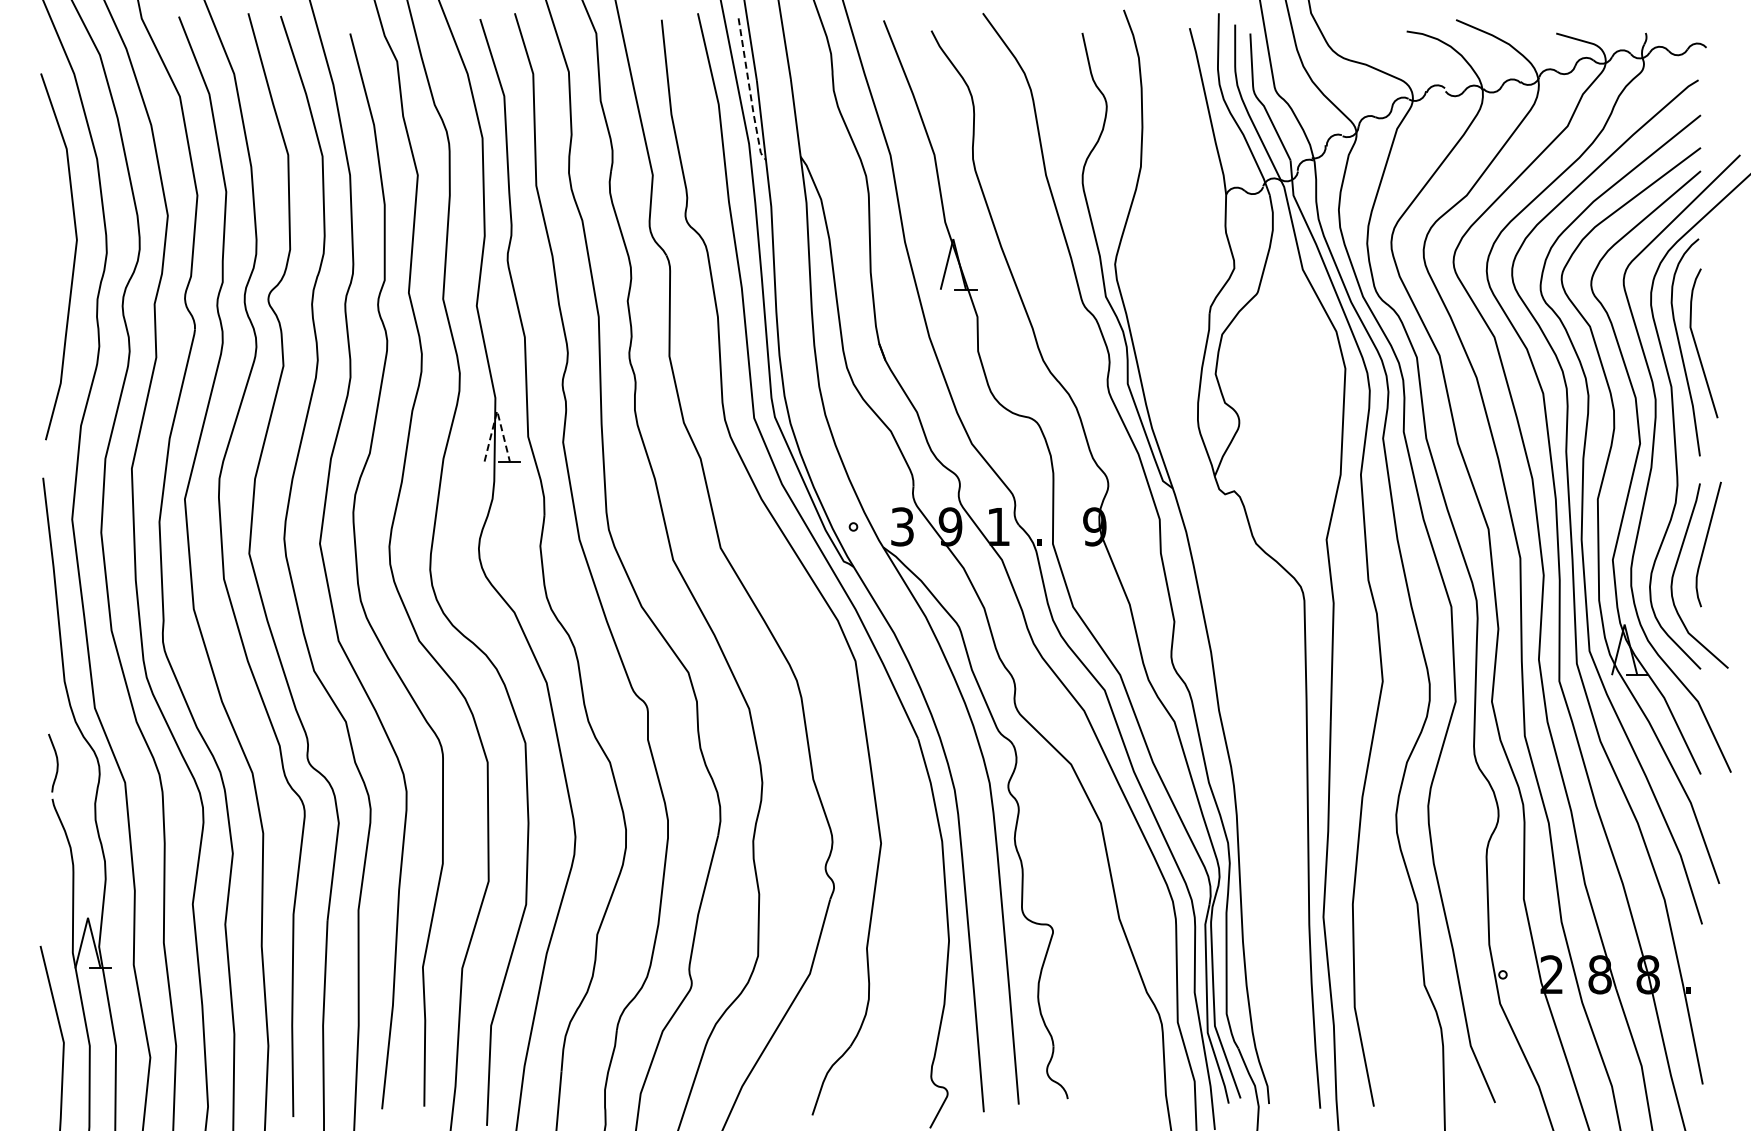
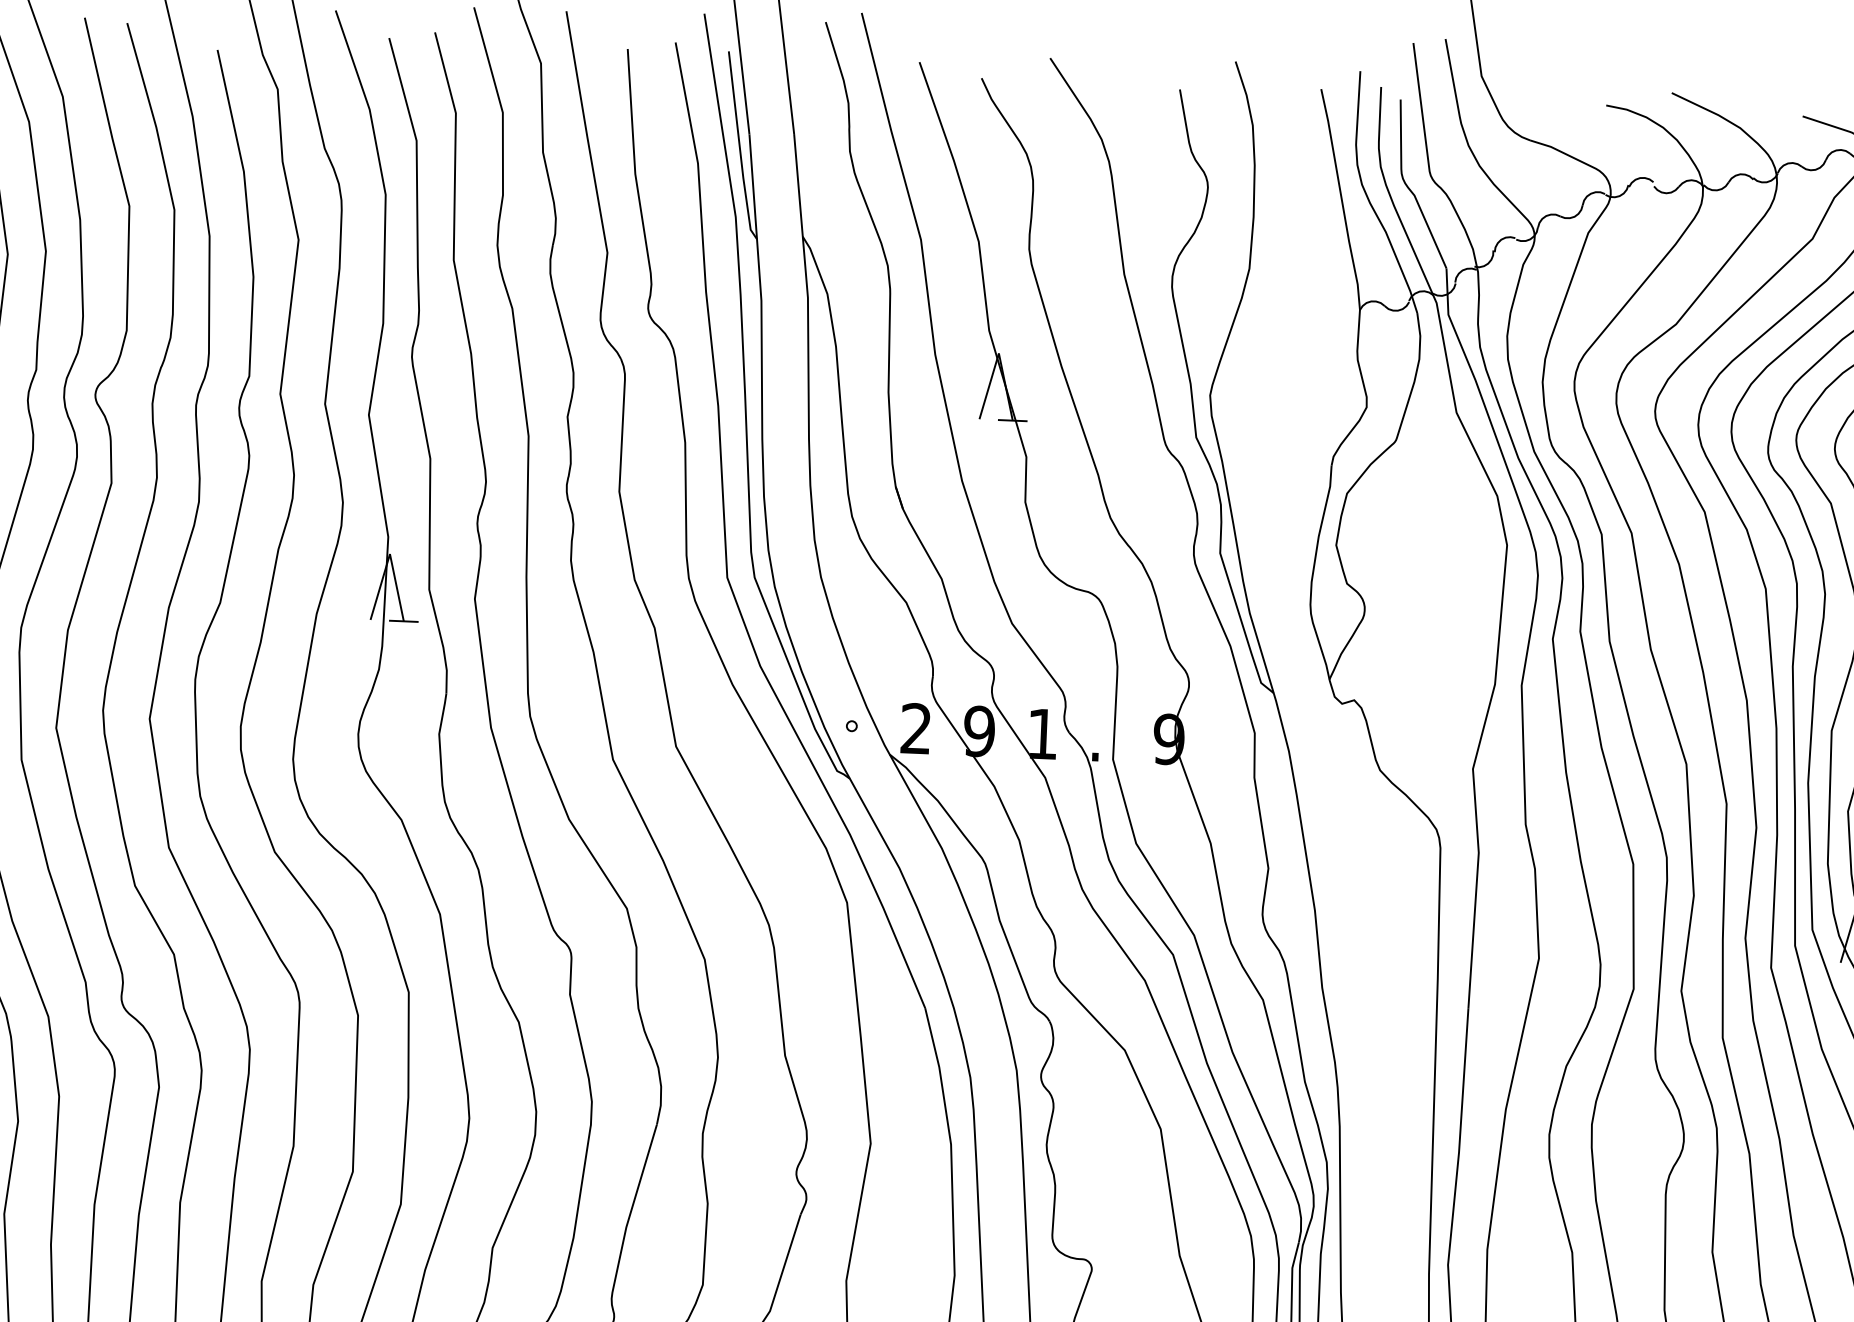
line: (750, 91) -> (740, 148), dashed -> solid
line: (497, 410) -> (390, 553), dashed -> solid
text: (902, 526) -> (916, 728), 3 -> 2

